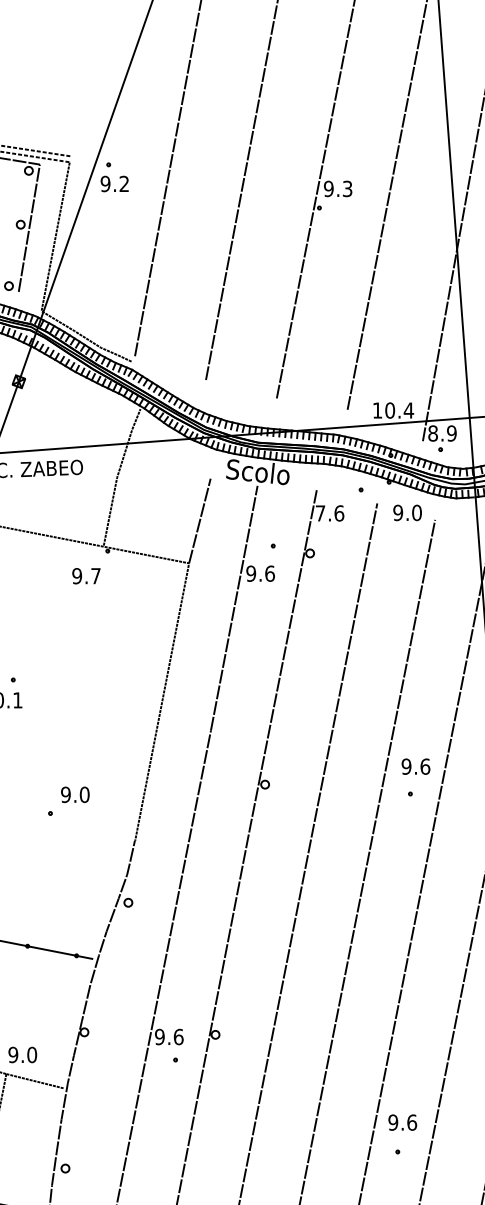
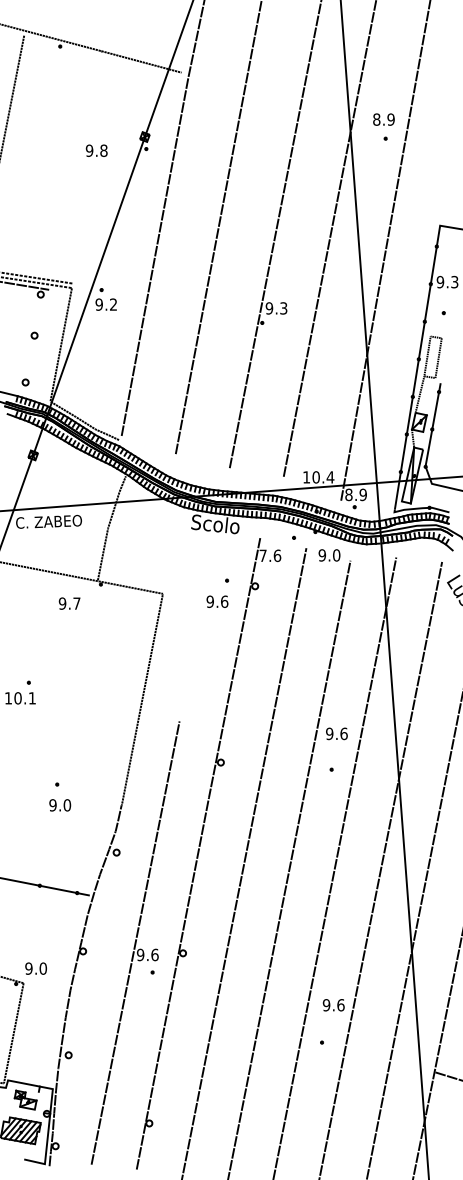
line: (29, 227) -> (41, 337), removed
line: (199, 520) -> (170, 561), removed
text: (86, 575) -> (69, 603), moved
line: (234, 607) -> (197, 627), removed
text: (415, 766) -> (336, 733), moved
text: (75, 795) -> (60, 805), moved
line: (35, 1080) -> (45, 988), removed
text: (402, 1122) -> (333, 1005), moved

